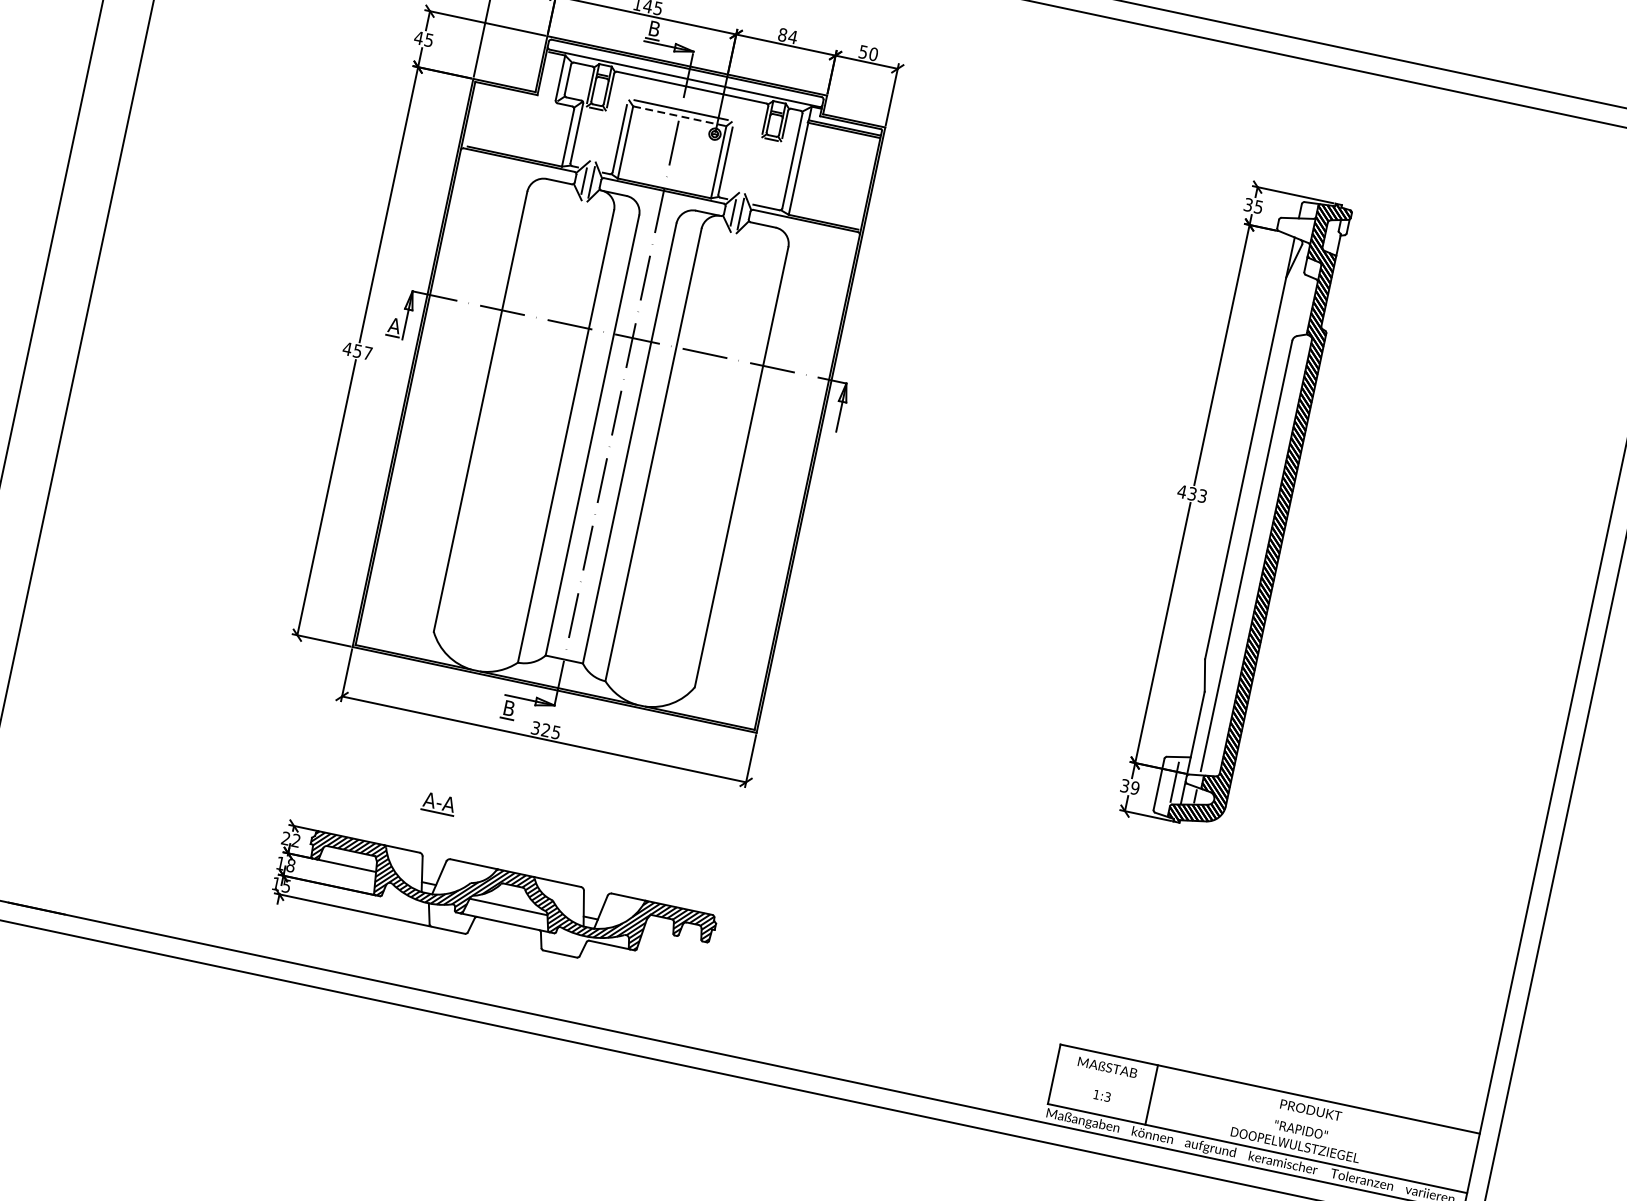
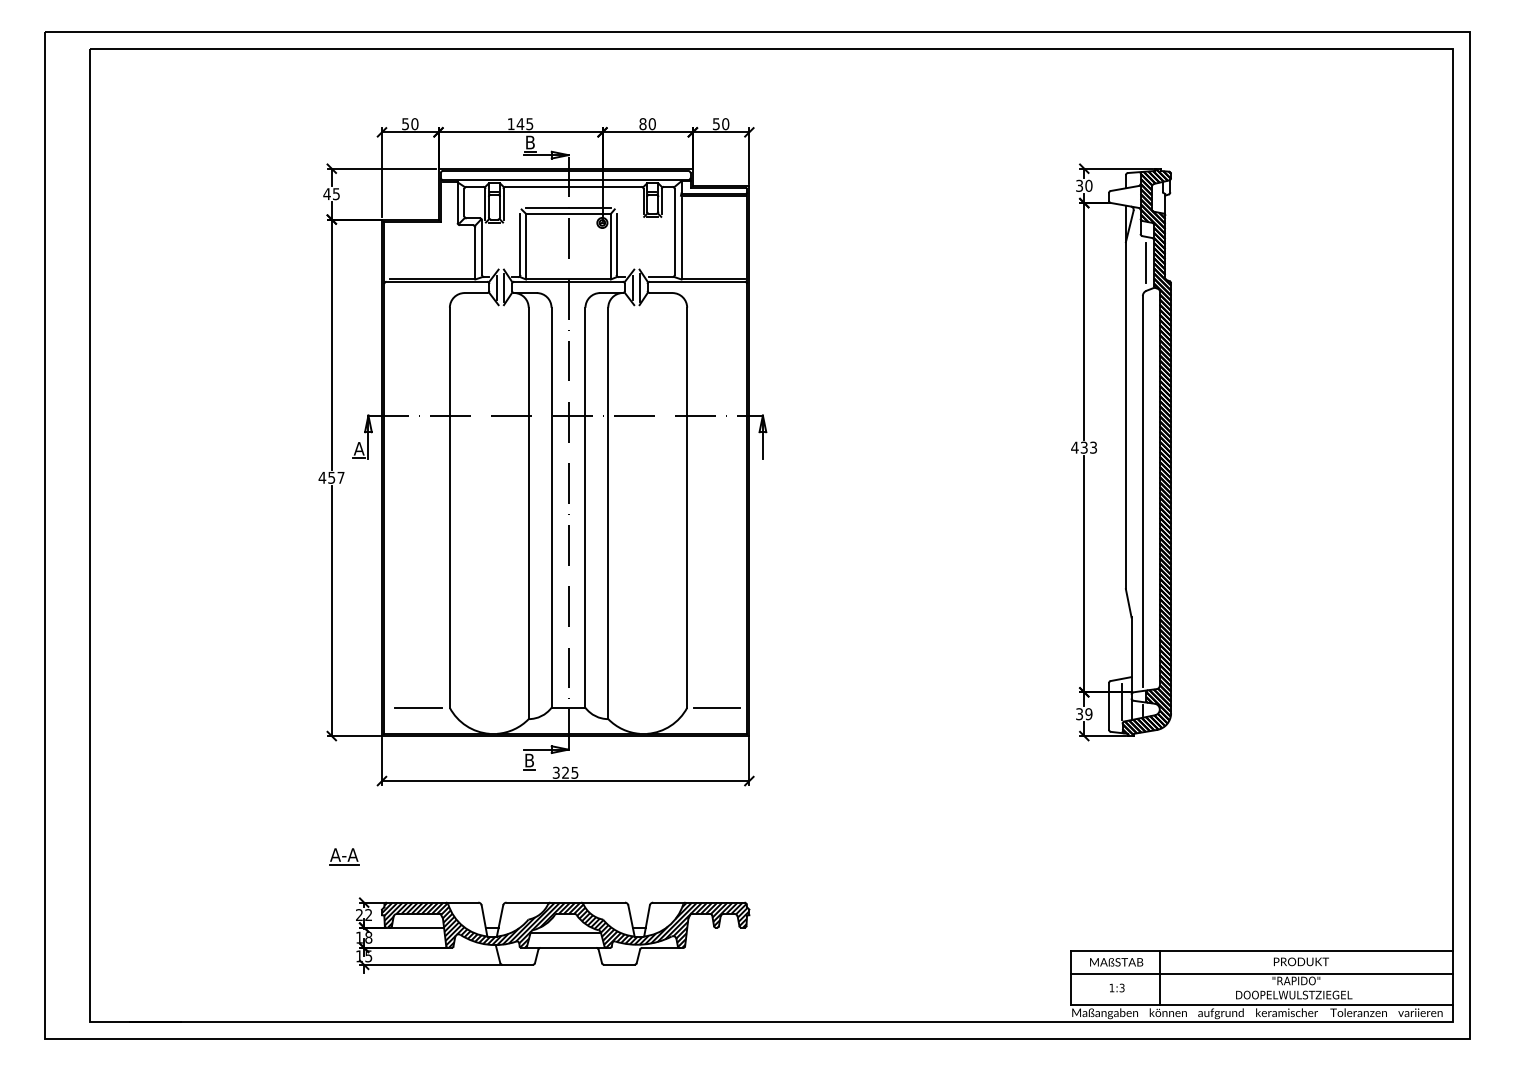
text: (793, 37) -> (652, 124), 84 -> 80
line: (680, 116) -> (569, 213), dashed -> solid
text: (1258, 206) -> (1088, 185), 35 -> 30
line: (1304, 304) -> (1146, 262), added
line: (398, 623) -> (417, 707), added
line: (727, 693) -> (716, 707), added
part: (439, 803) -> (344, 856), moved
line: (1264, 1113) -> (1261, 973), added

